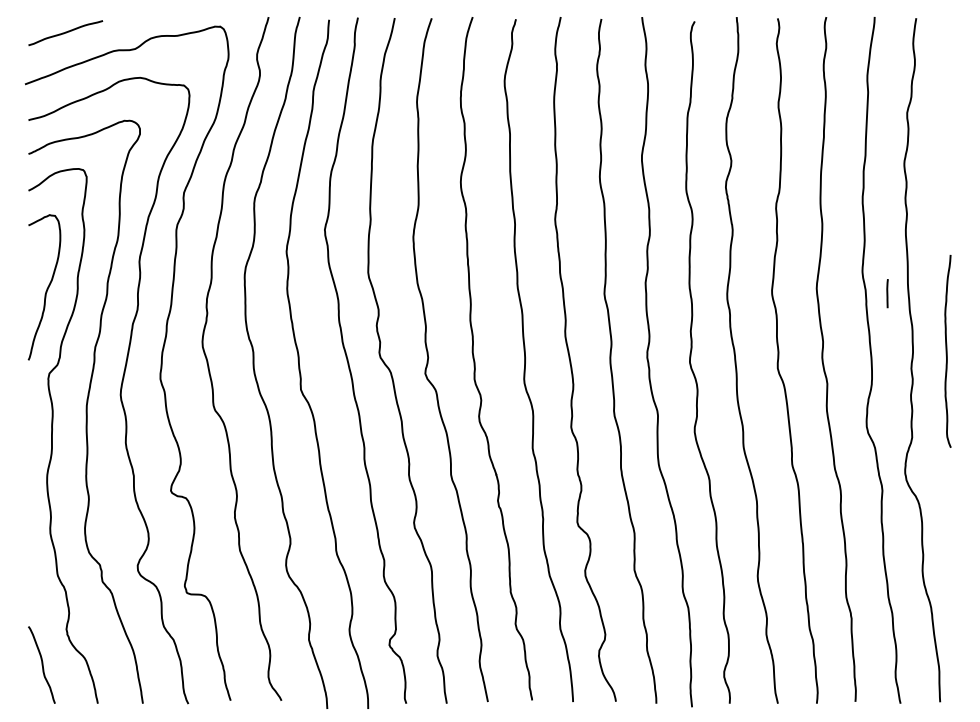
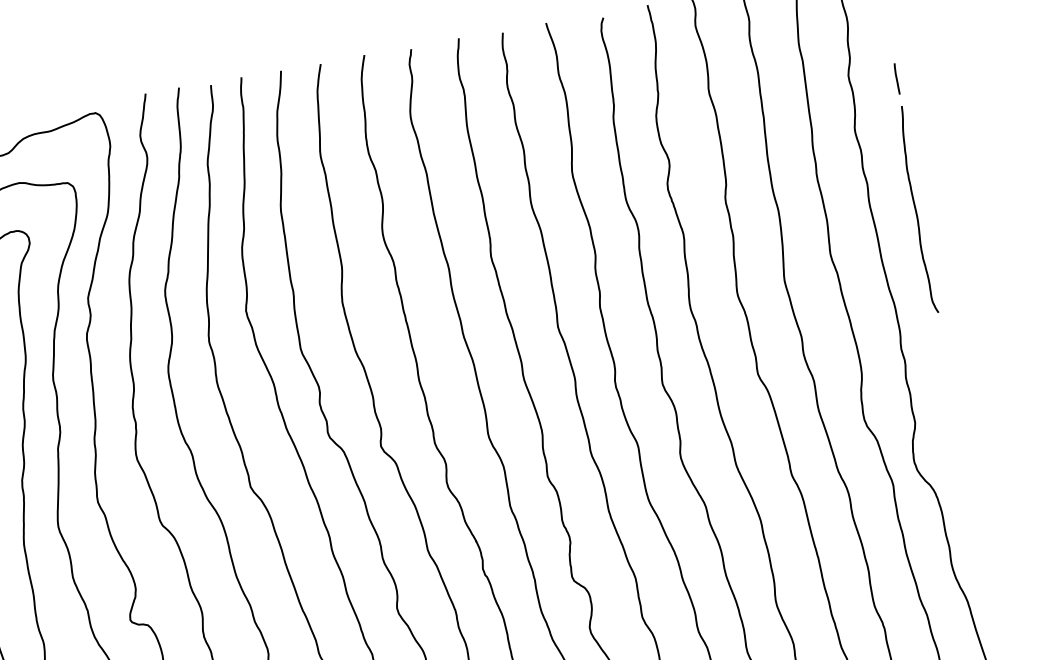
line: (887, 293) -> (896, 78), moved
curve: (947, 351) -> (916, 210), moved

